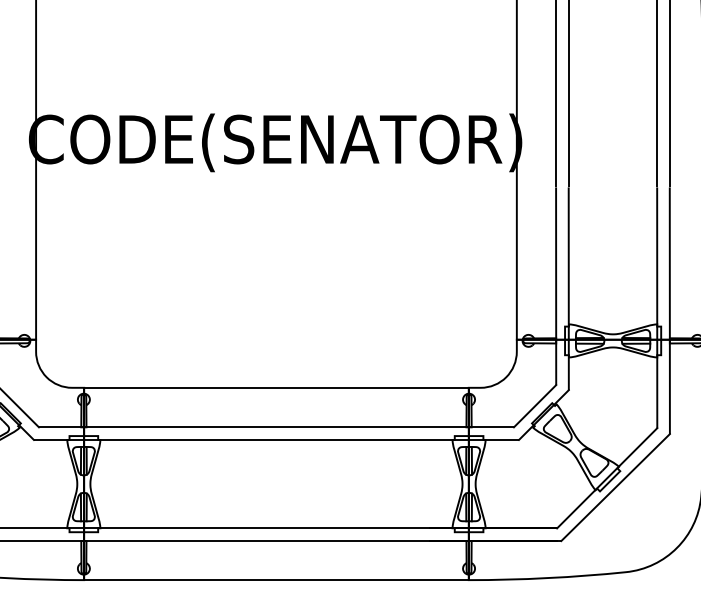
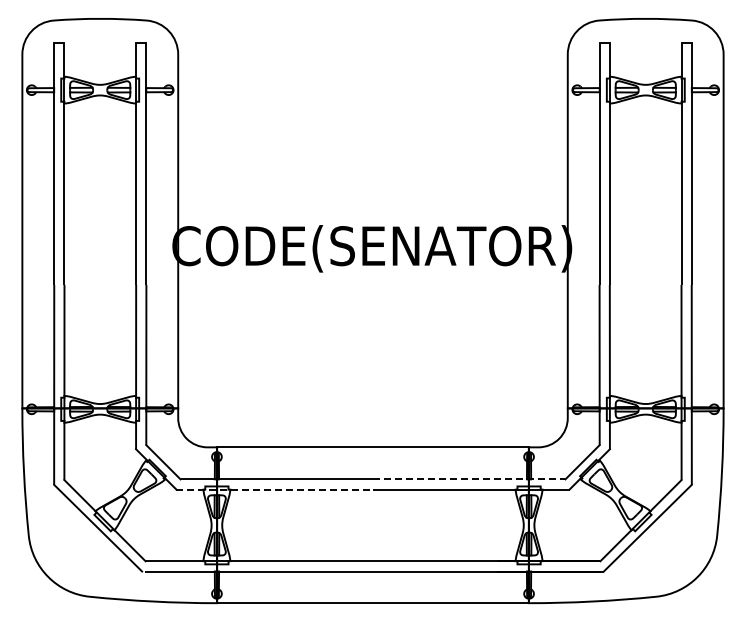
line: (395, 427) -> (469, 479), solid -> dashed
line: (156, 439) -> (275, 489), solid -> dashed

